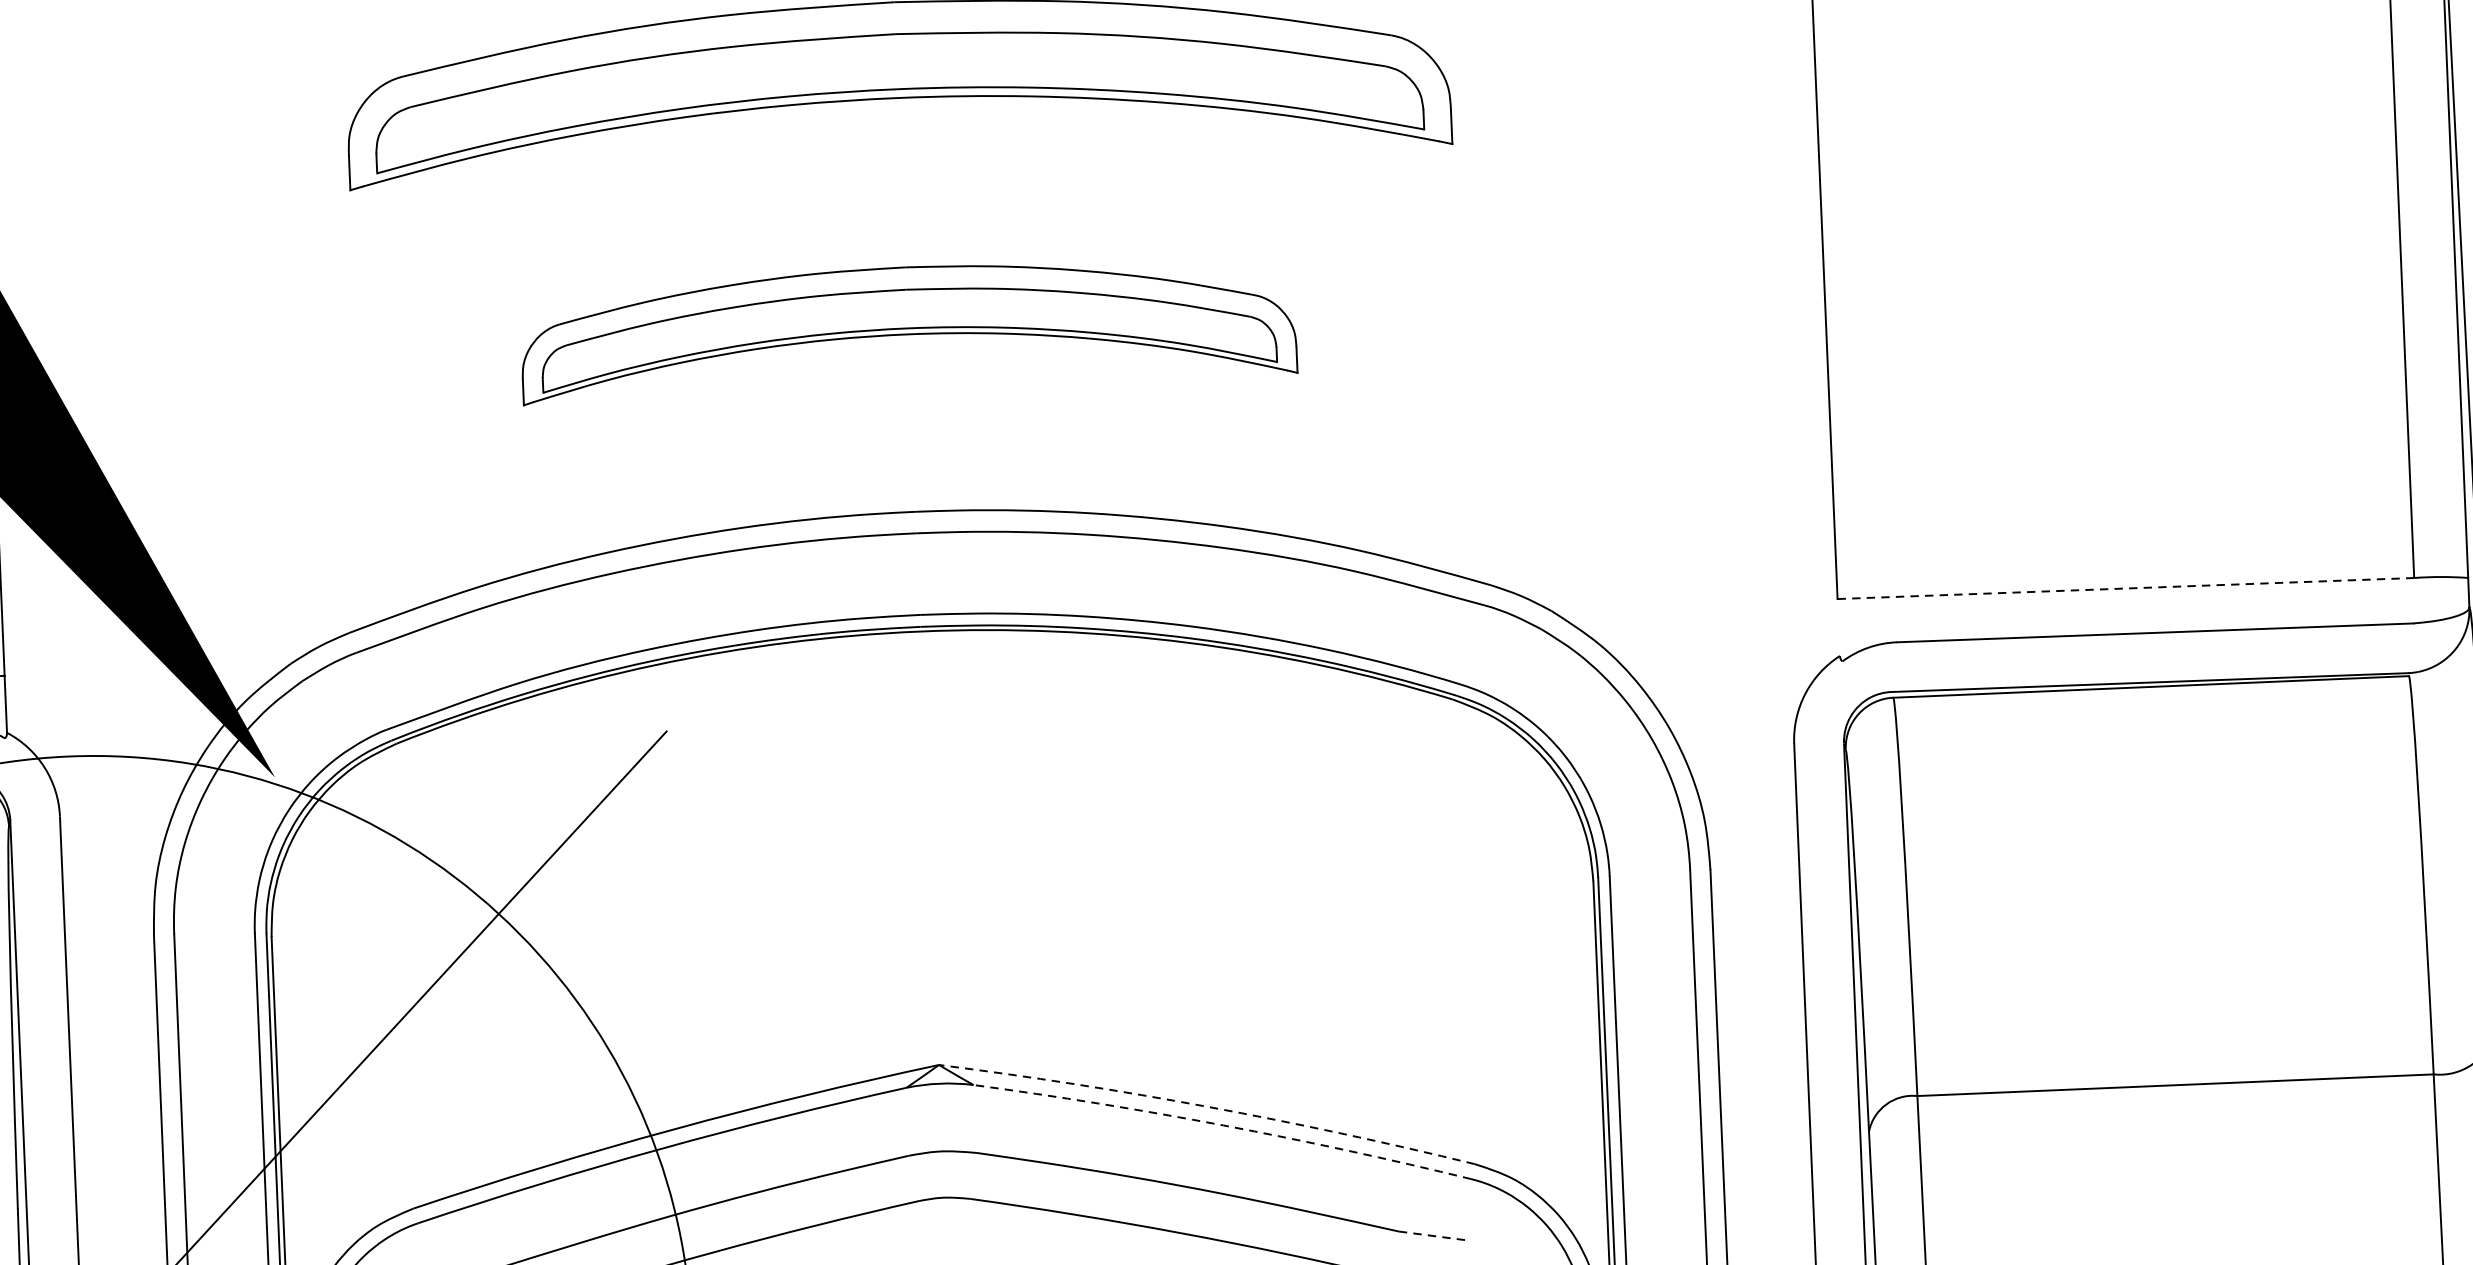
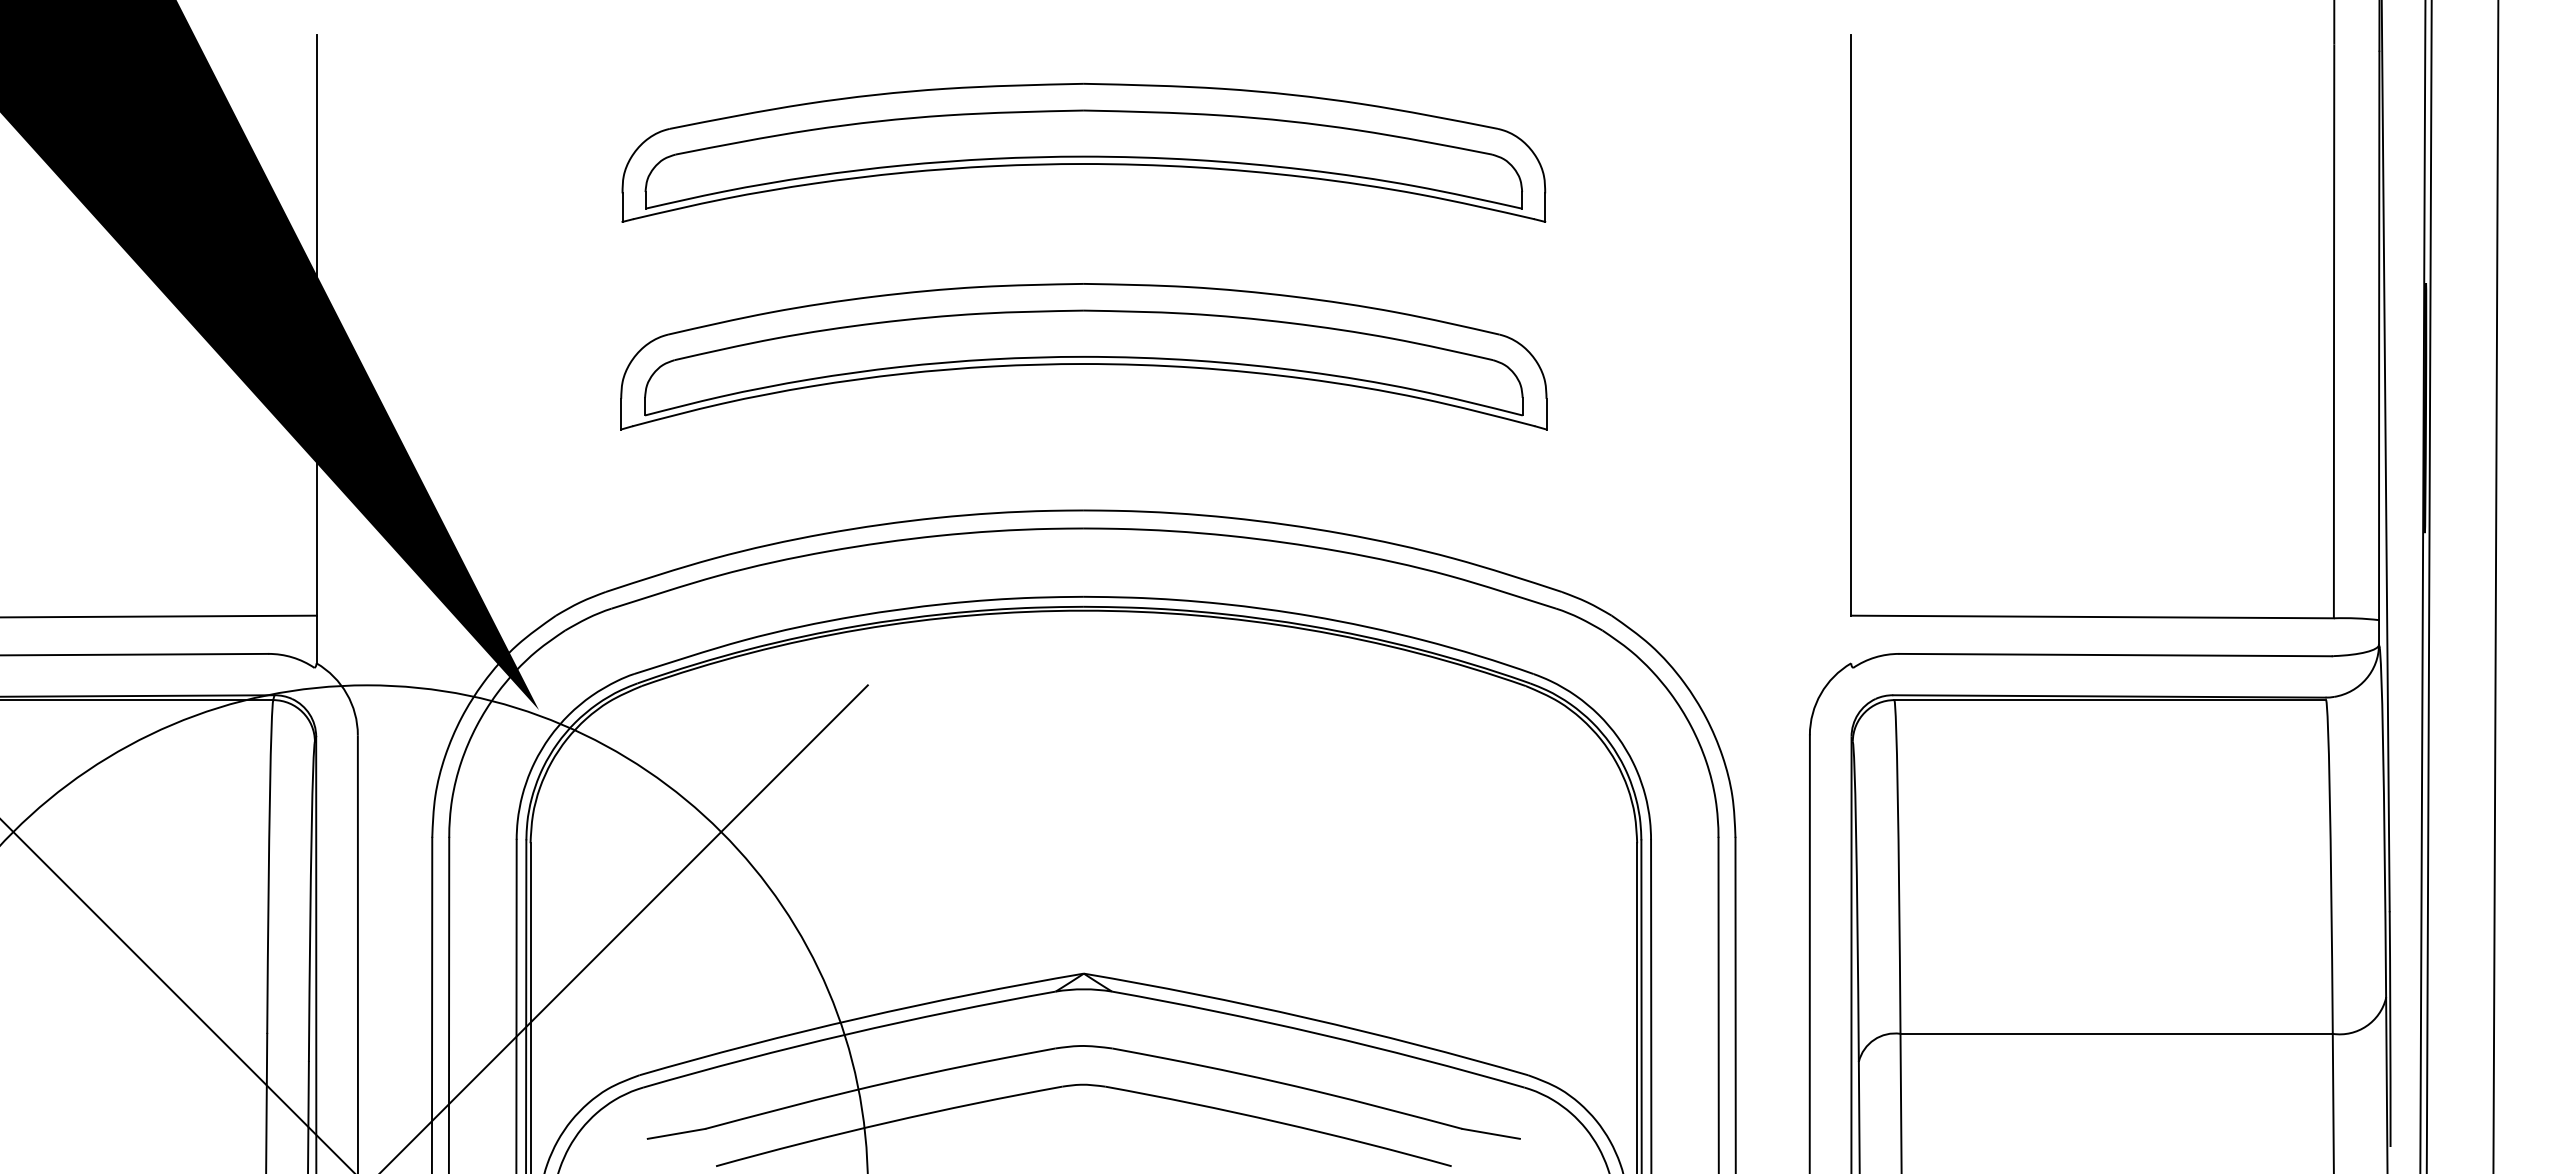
part: (907, 327) -> (1083, 356), size x1.43
line: (2126, 587) -> (2093, 616), dashed -> solid
arc: (1208, 1107) -> (1307, 1018), dashed -> solid
arc: (1223, 1125) -> (1319, 1034), dashed -> solid
line: (1433, 1235) -> (1491, 1133), dashed -> solid

